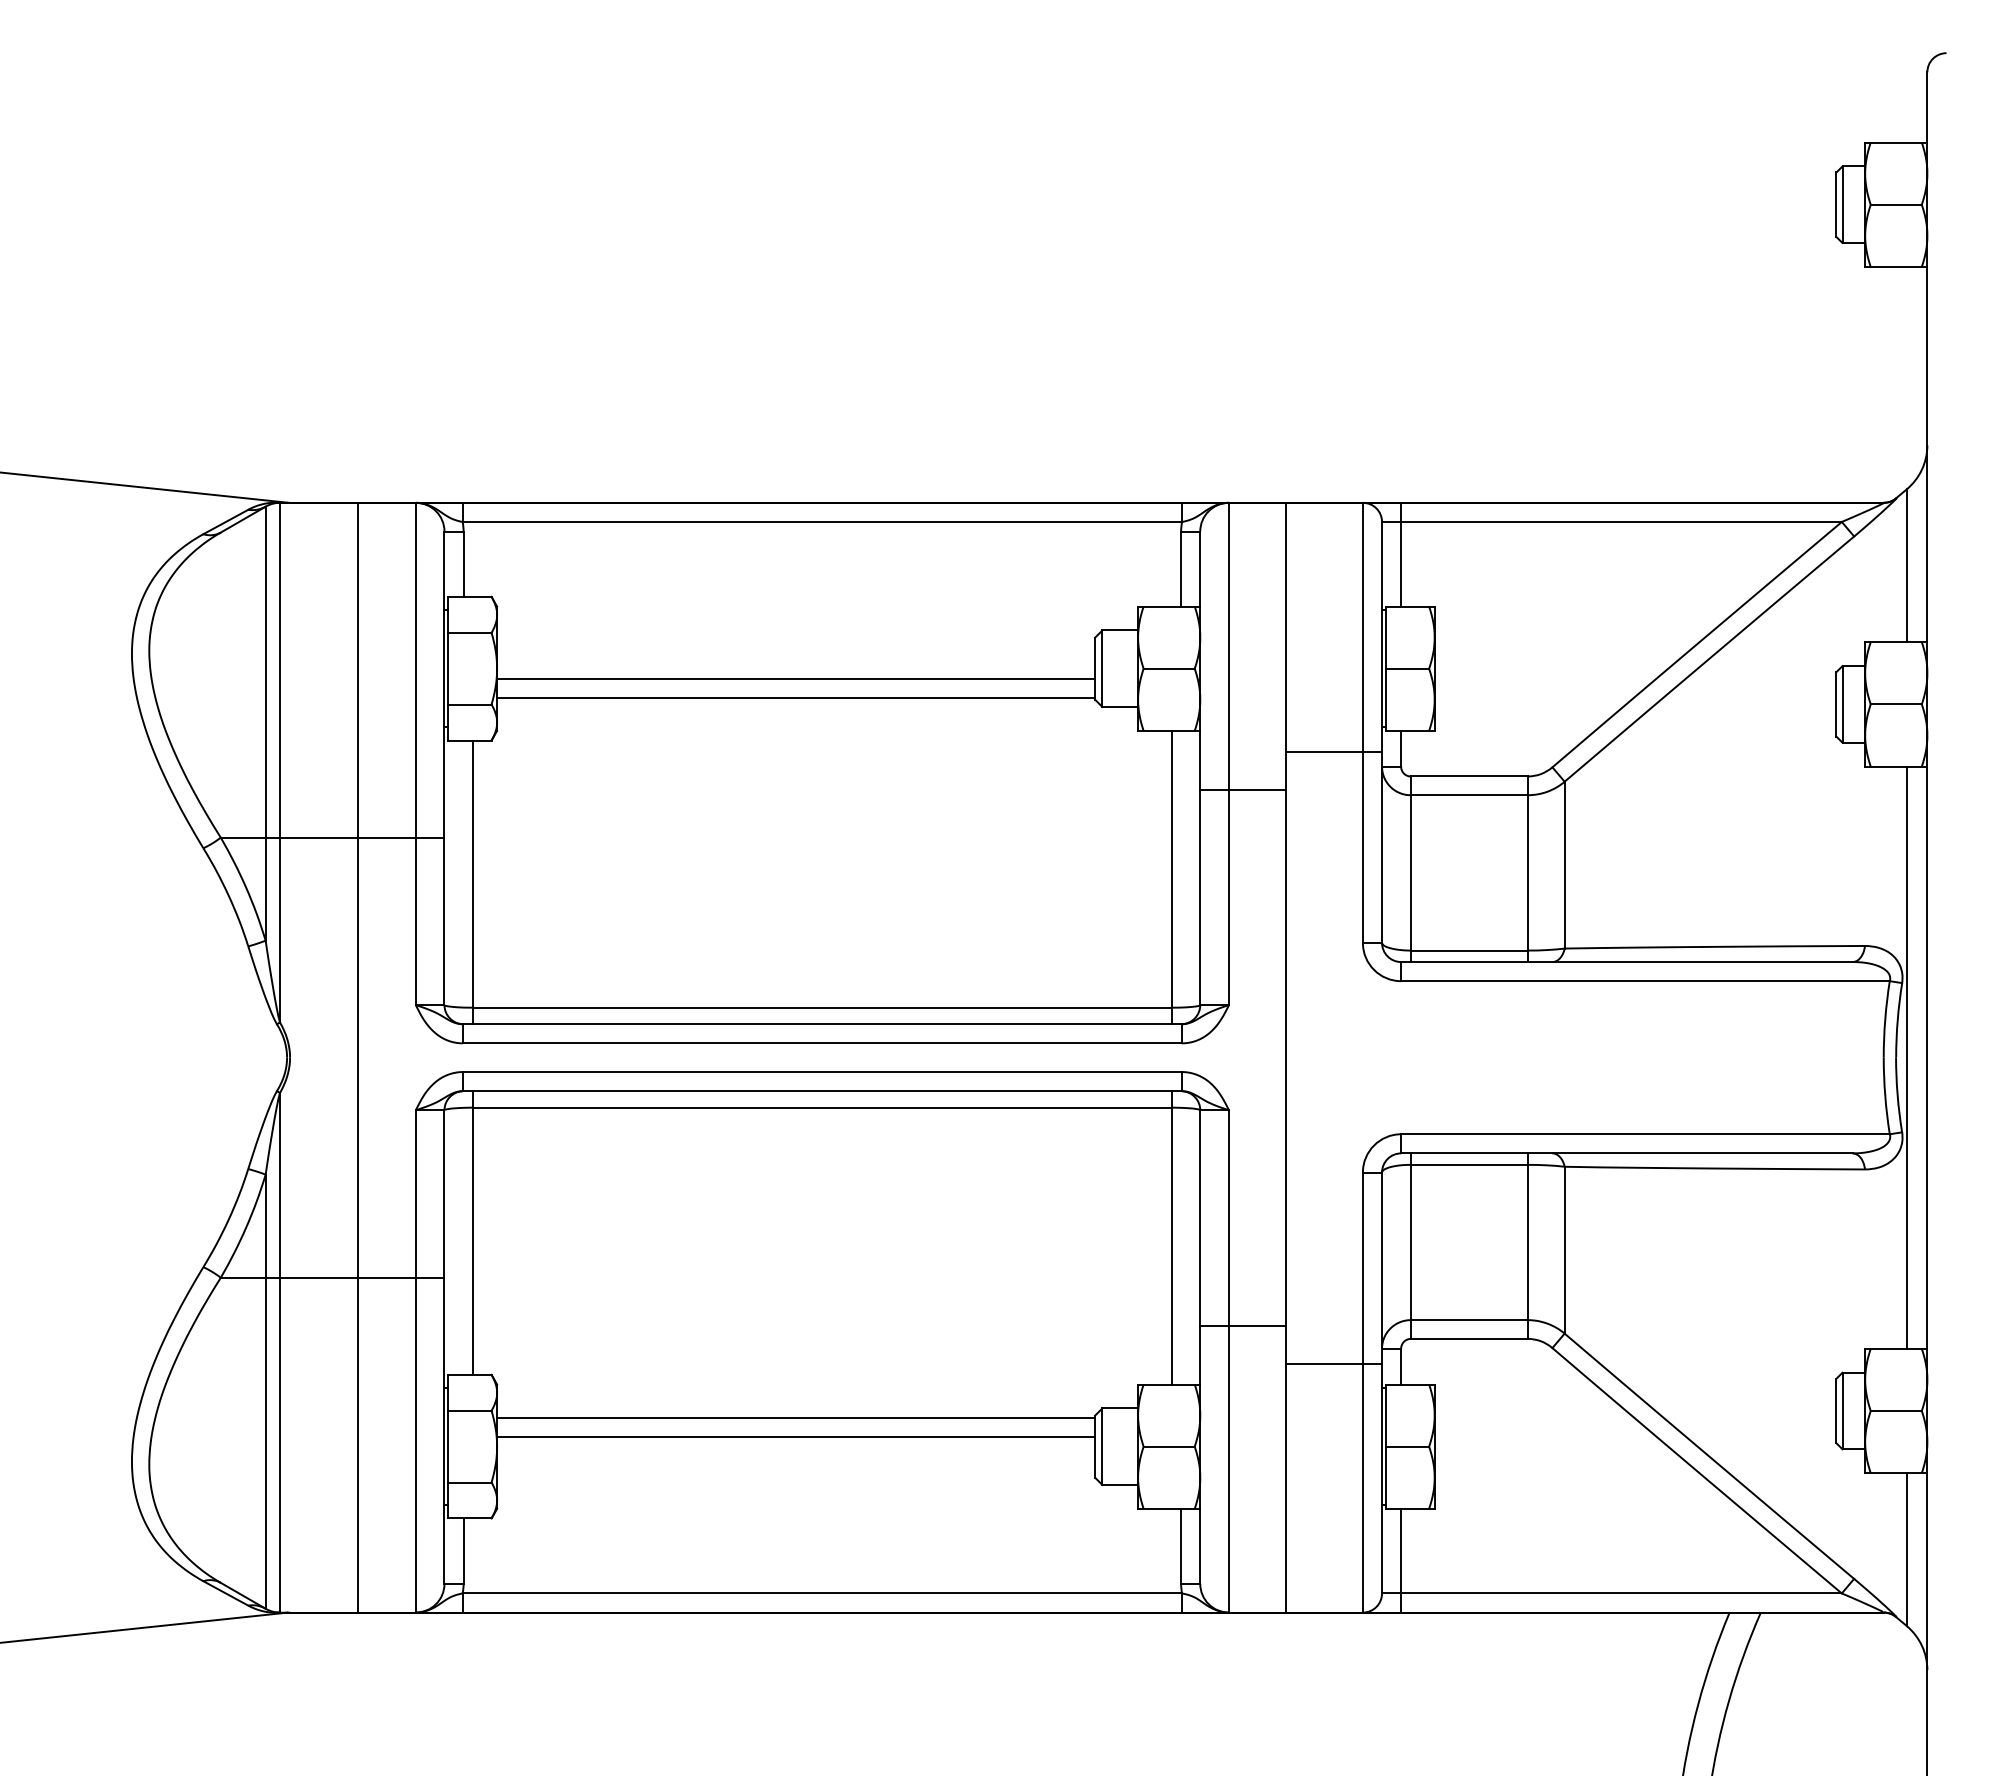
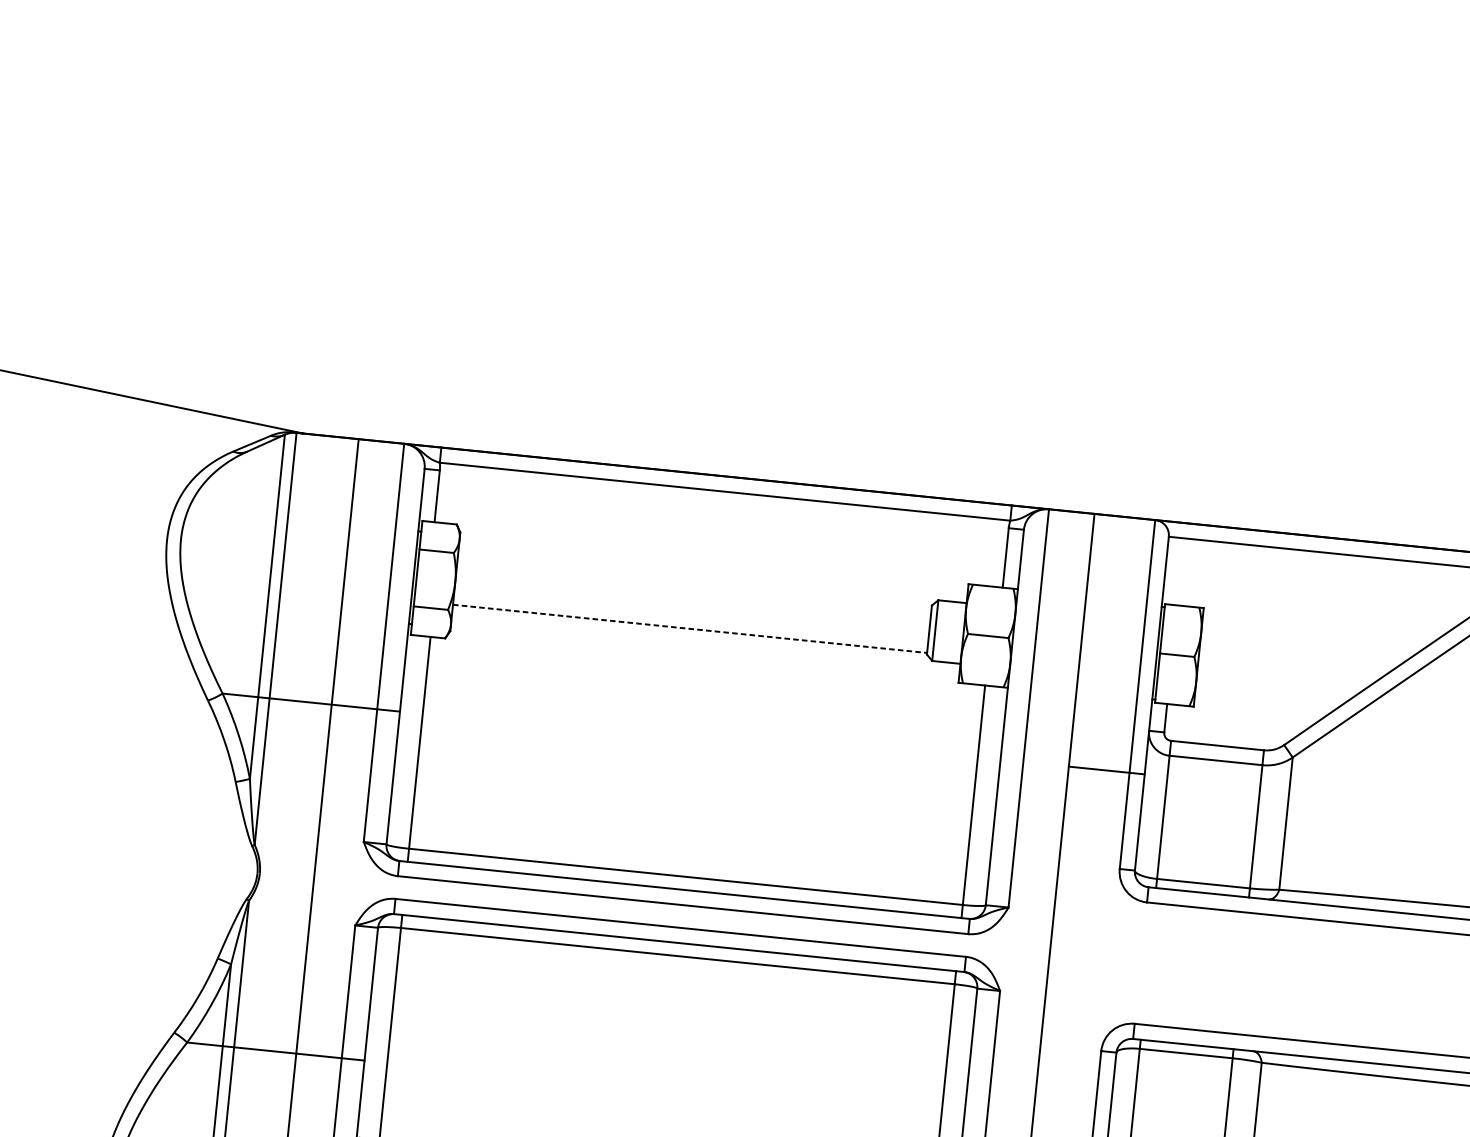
line: (1401, 554) -> (1181, 564), removed
line: (796, 678) -> (691, 613), removed
line: (796, 697) -> (690, 628), solid -> dashed
line: (1334, 751) -> (1107, 770), moved
line: (1243, 789) -> (1037, 737), removed

